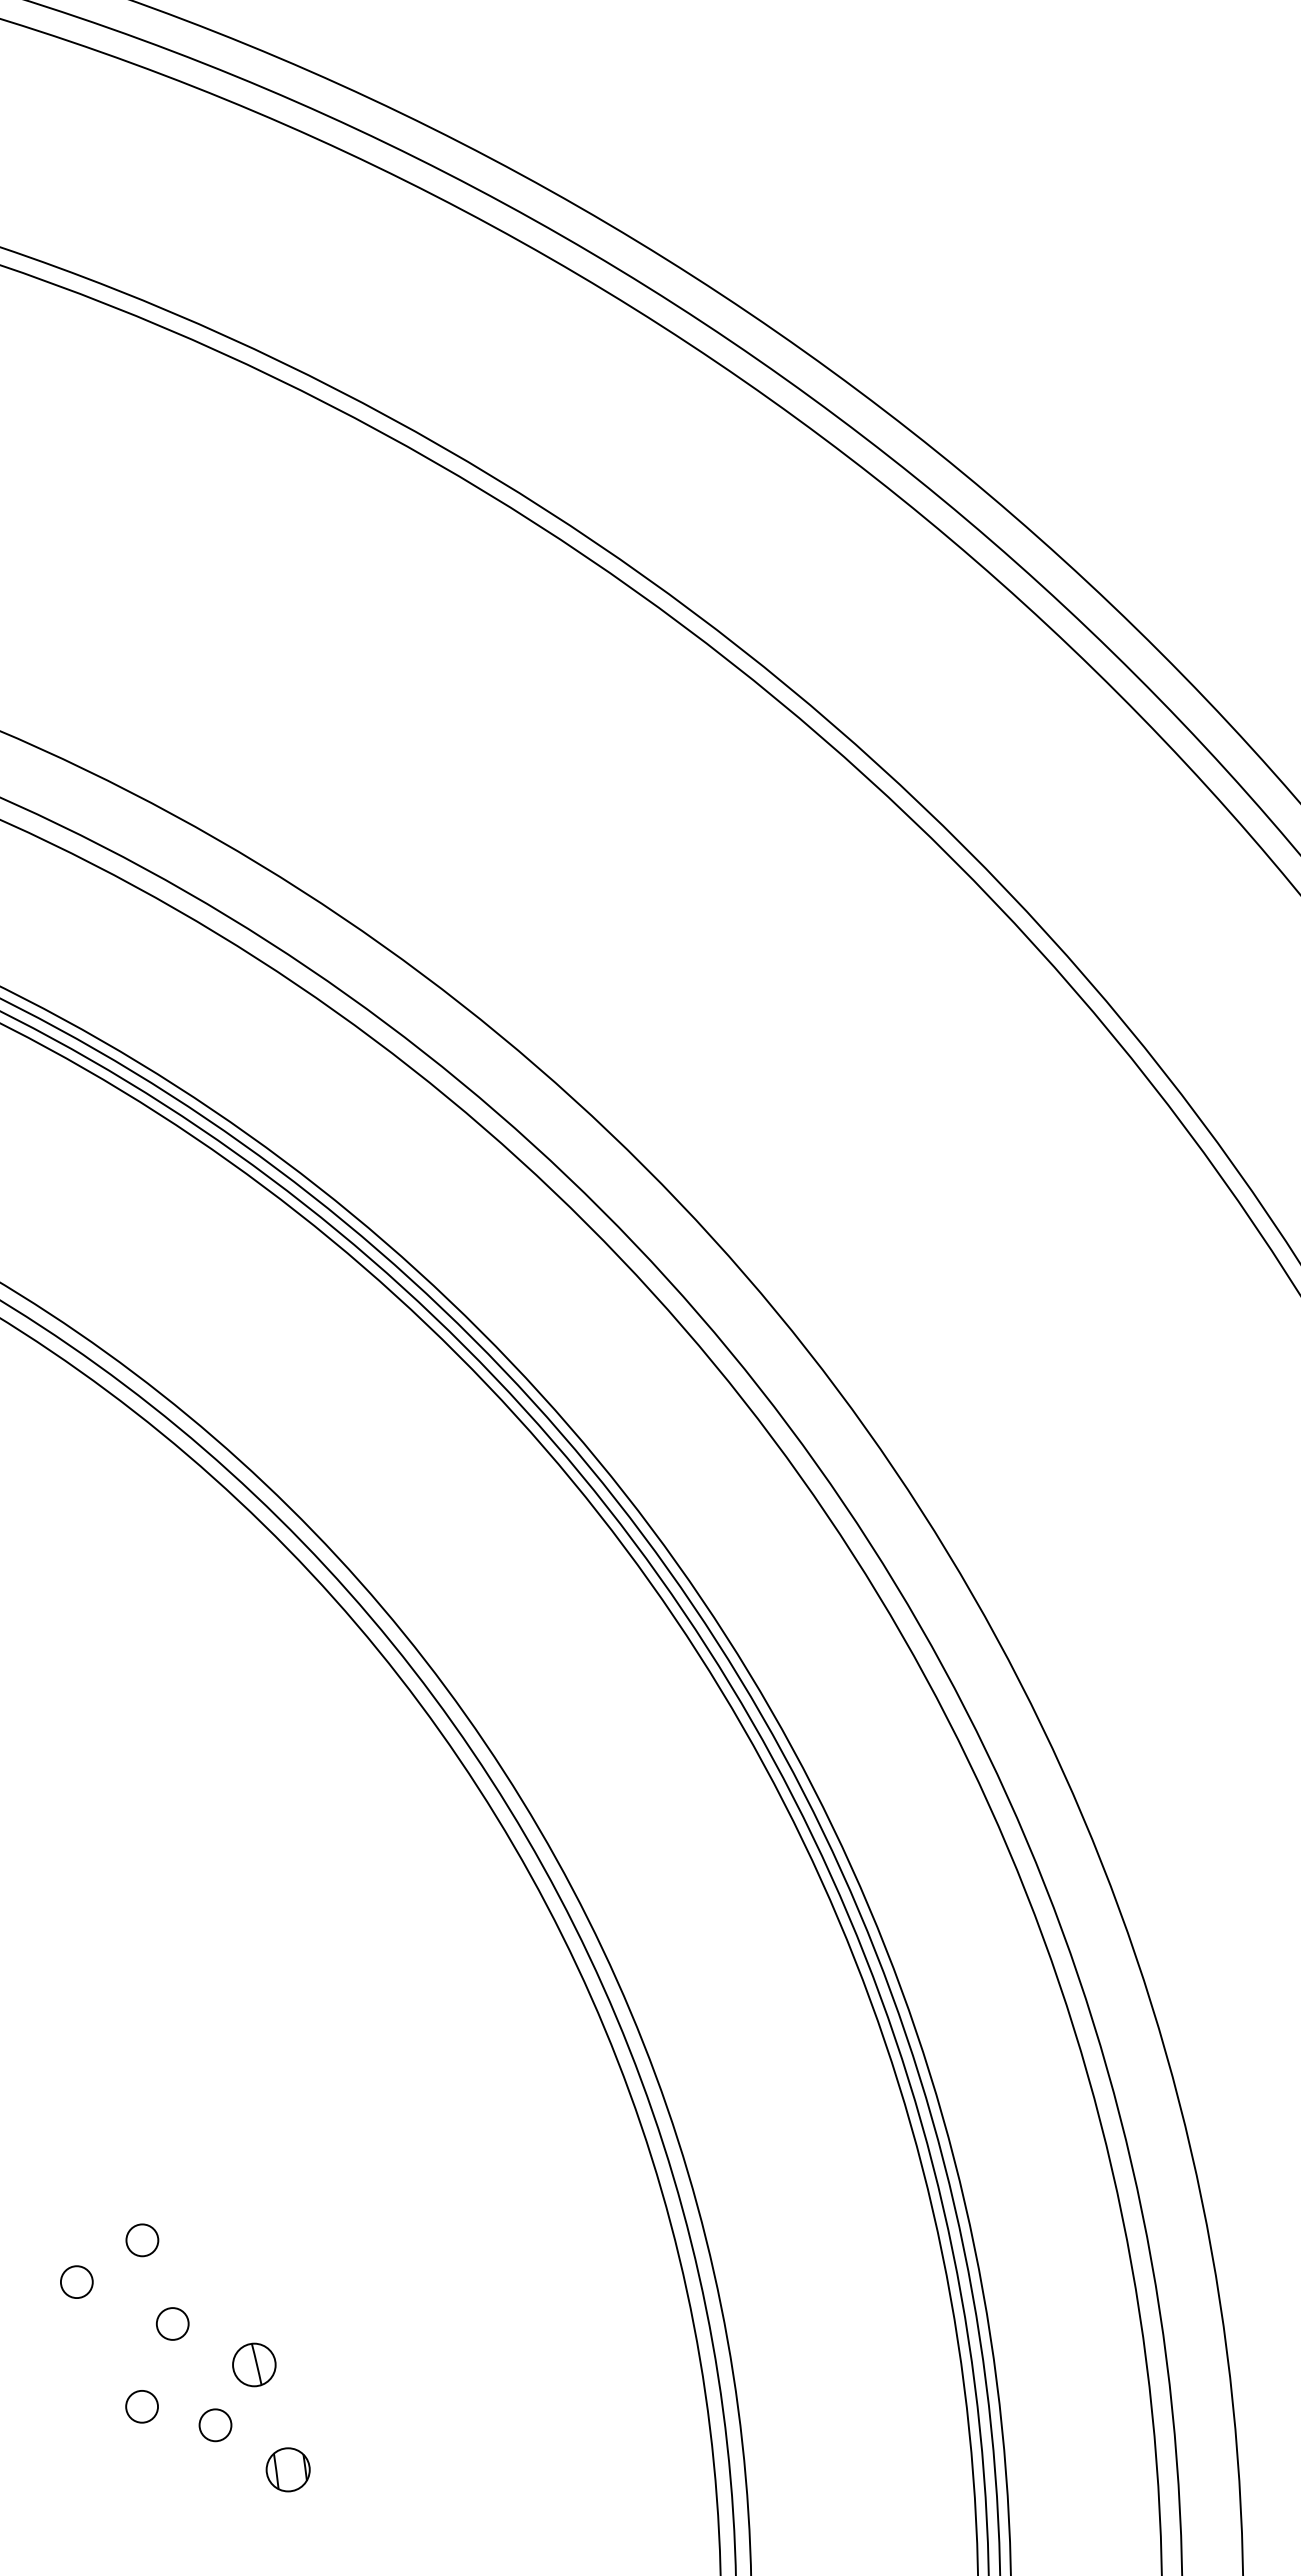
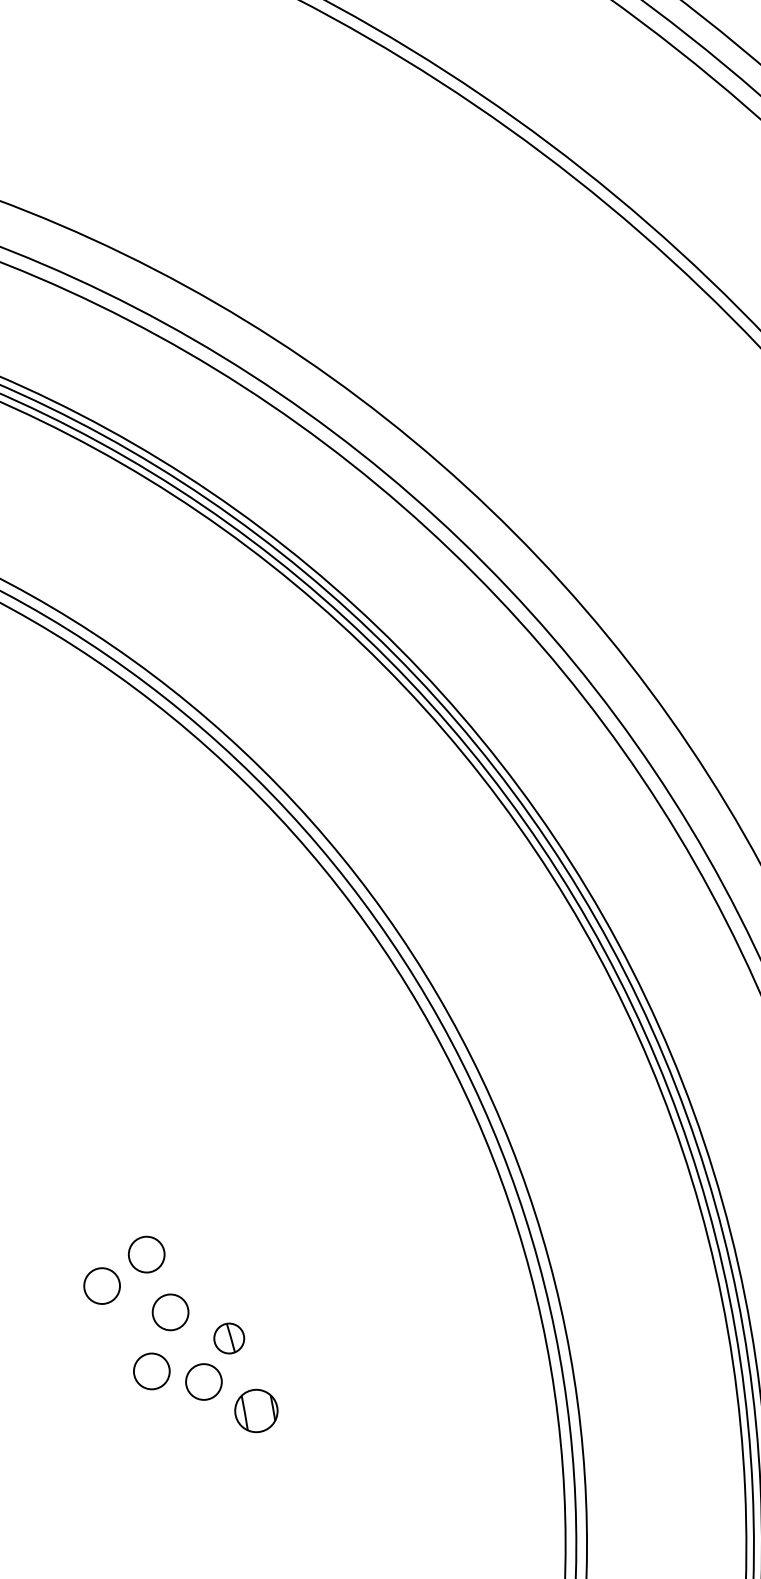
circle: (142, 2240) -> (146, 1254), size x1.6
circle: (76, 2282) -> (101, 1286), size x1.6
circle: (172, 2323) -> (170, 1312), size x1.6
circle: (142, 2406) -> (152, 1371), size x1.6
circle: (215, 2425) -> (203, 1382), size x1.6
part: (287, 2469) -> (255, 1410), size x1.4

